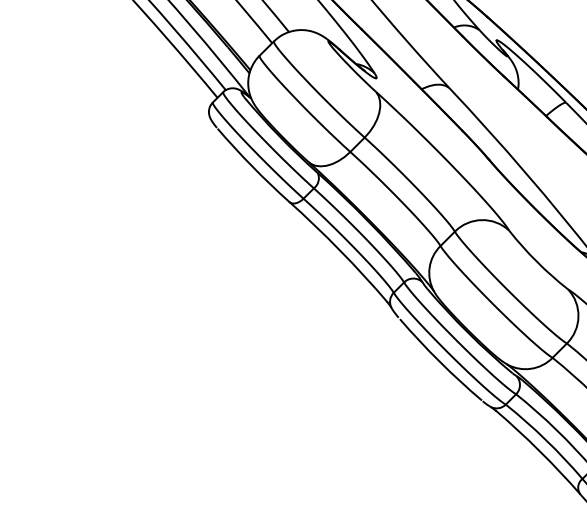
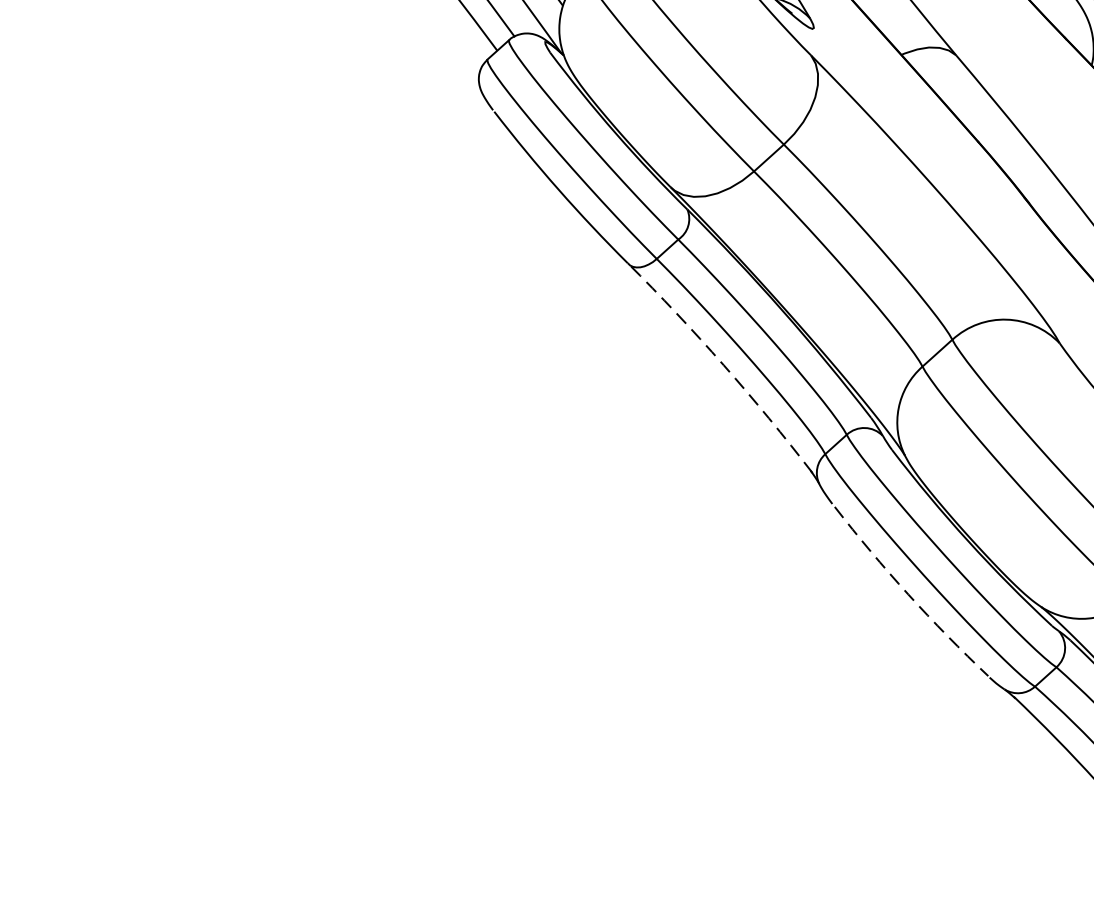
arc: (340, 250) -> (724, 365), solid -> dashed
arc: (439, 361) -> (908, 594), solid -> dashed

